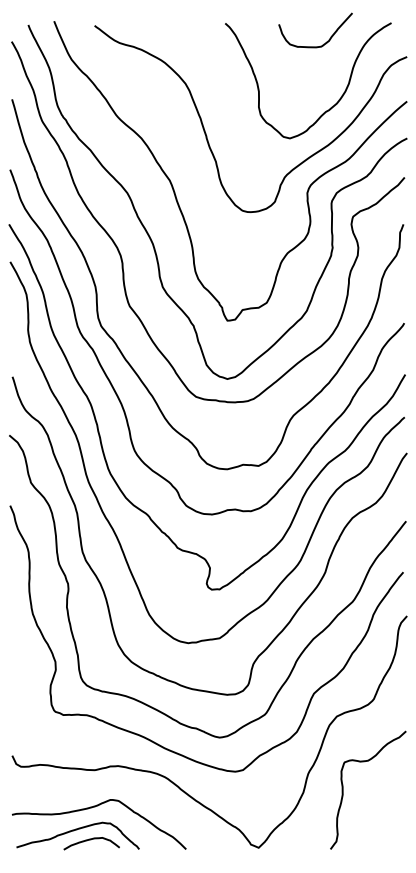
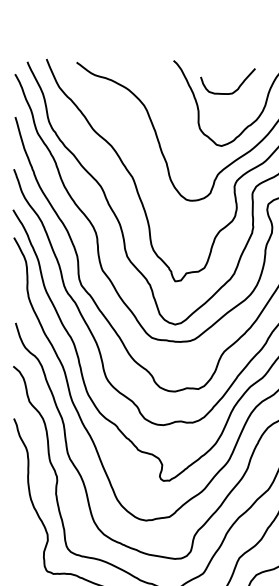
curve: (326, 41) -> (236, 89), moved

